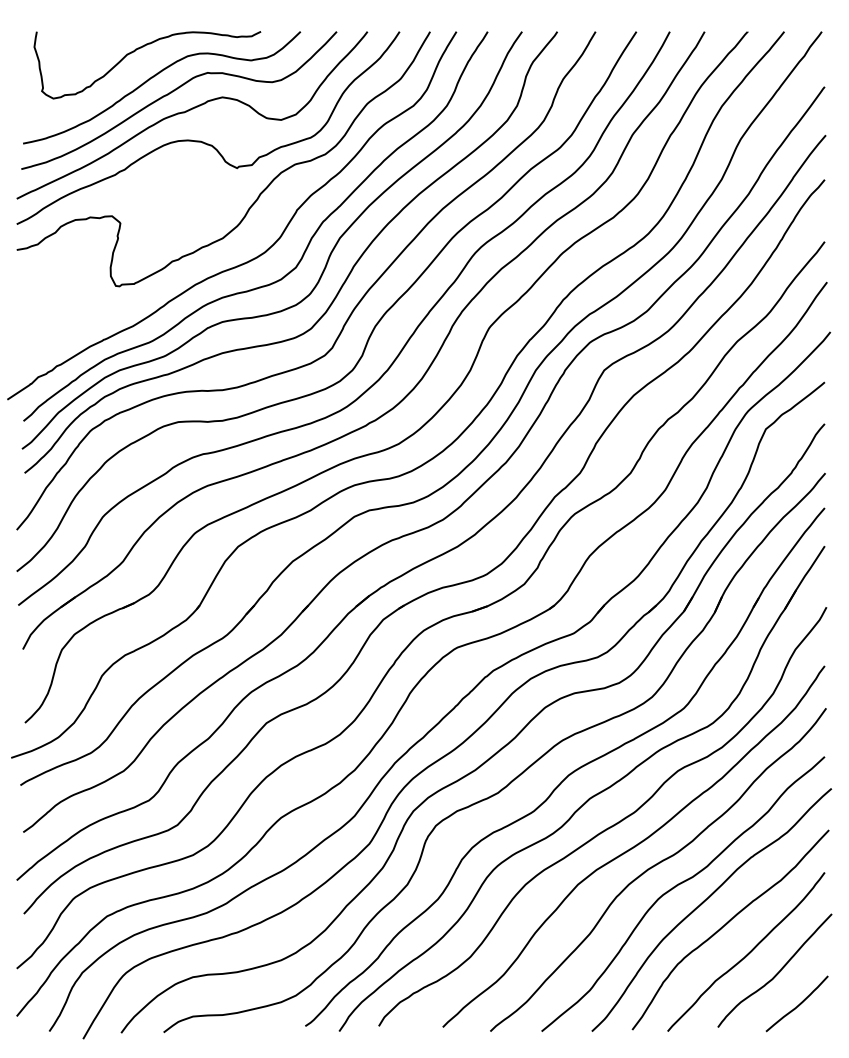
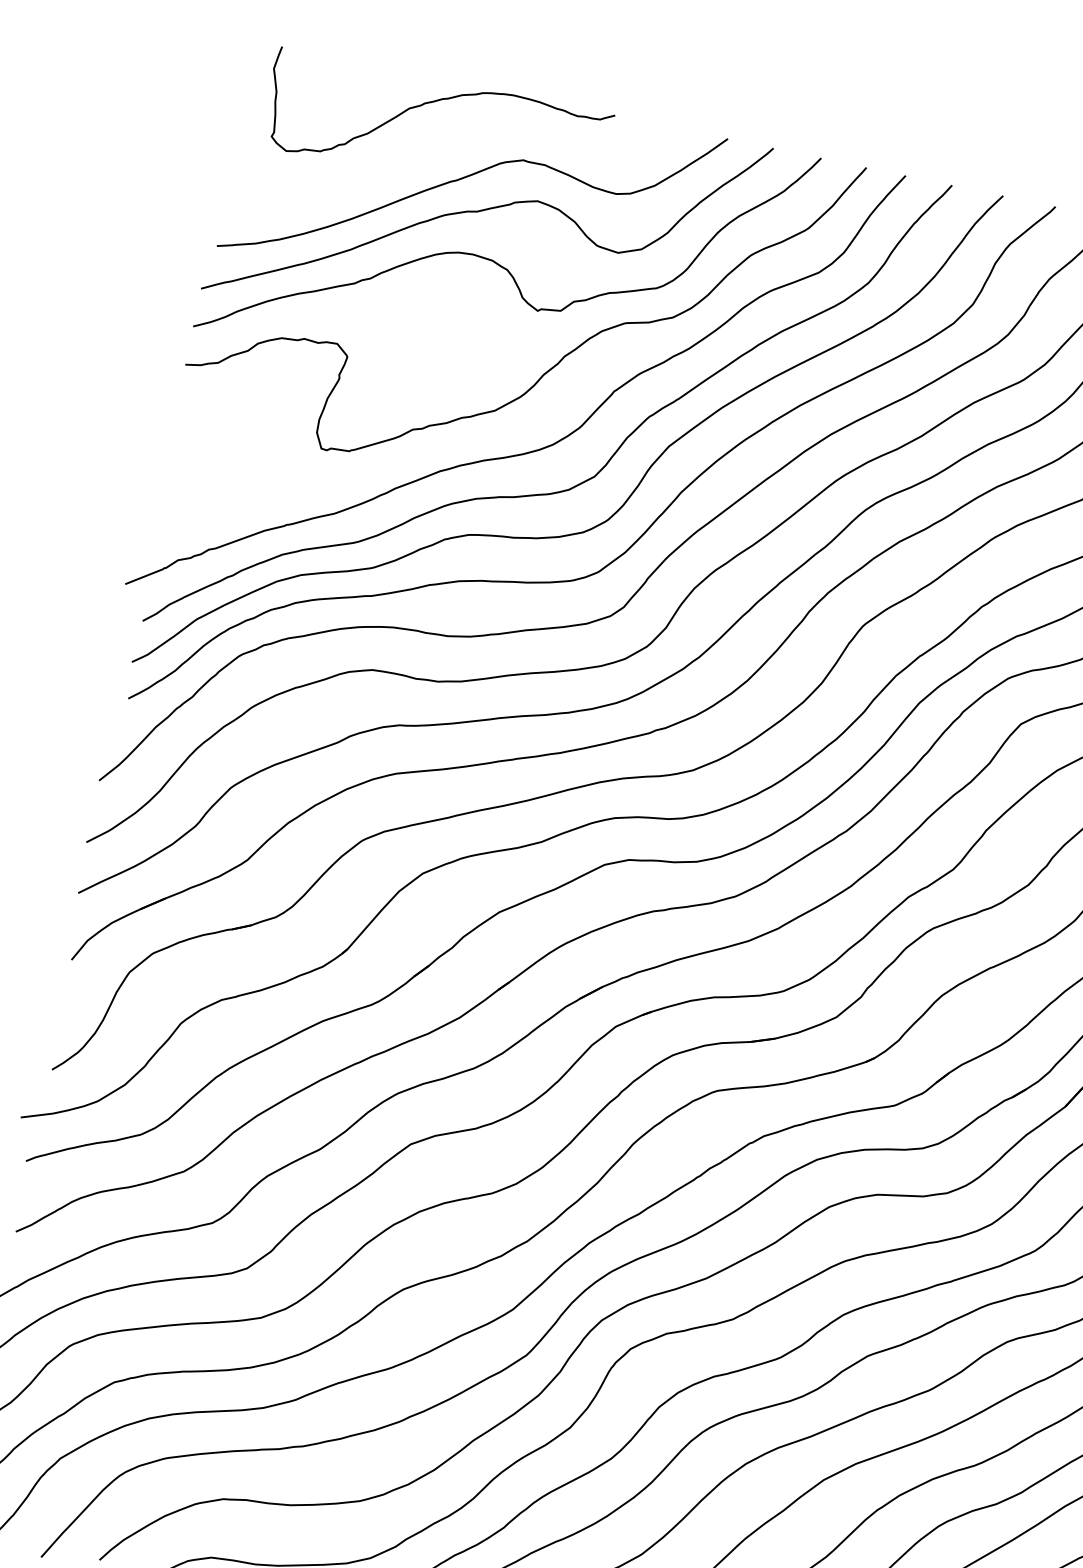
curve: (154, 77) -> (442, 150), removed

